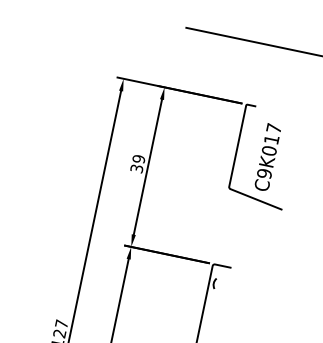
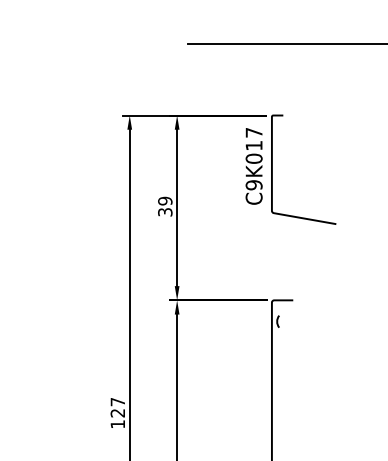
text: (267, 157) -> (253, 166), moved

